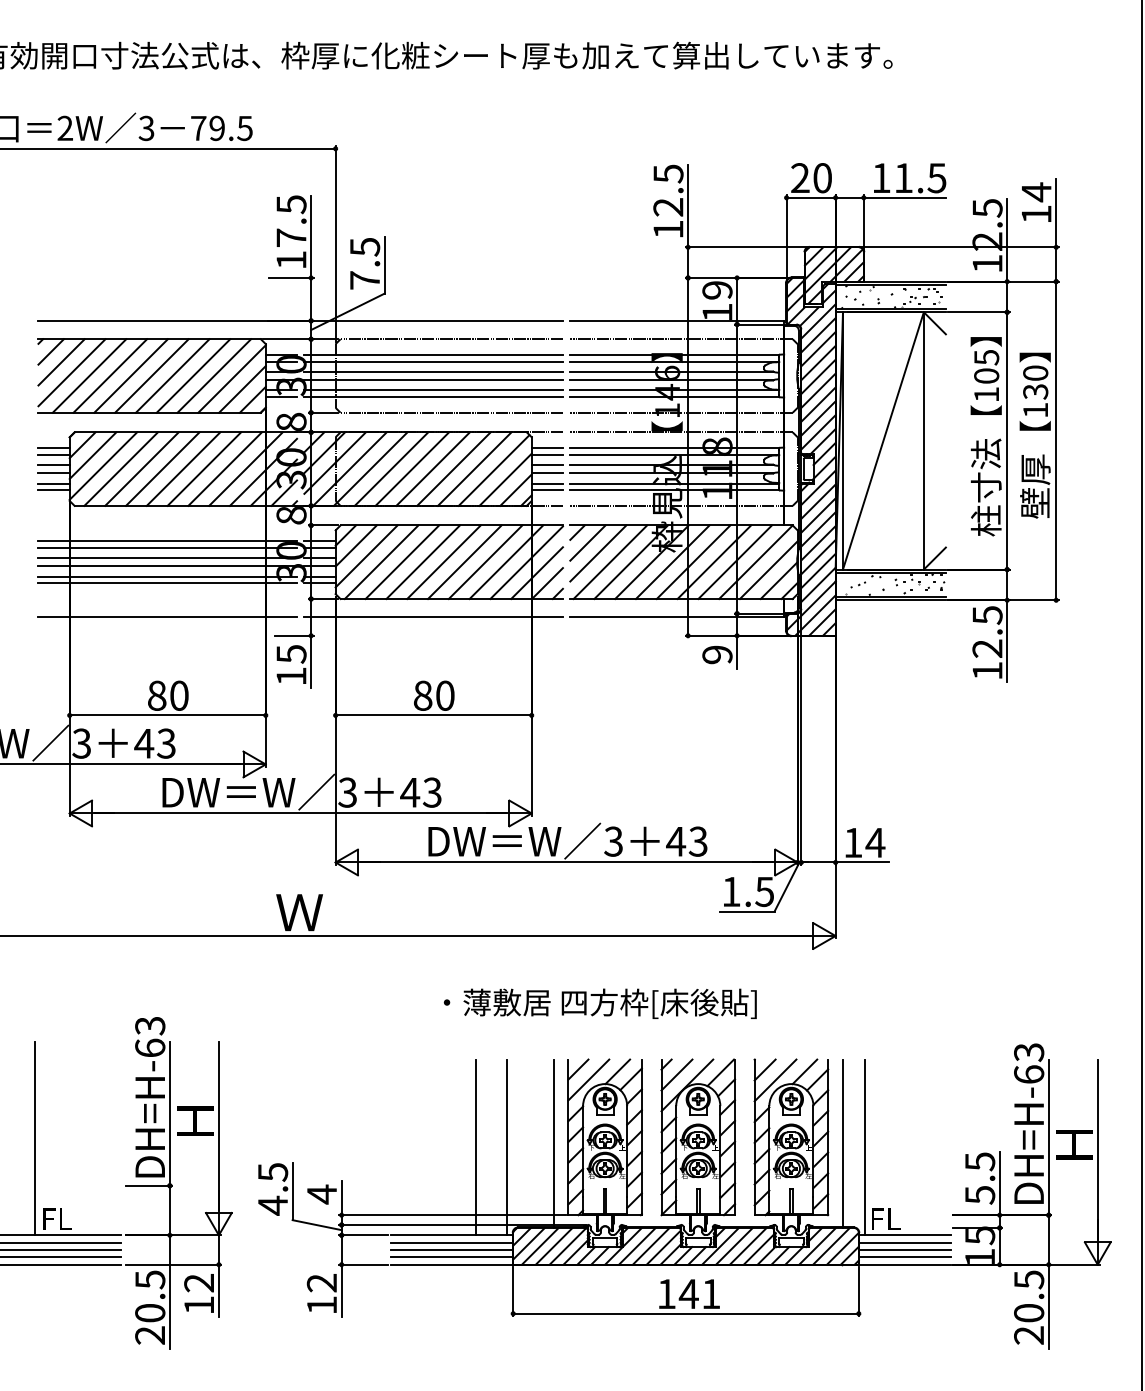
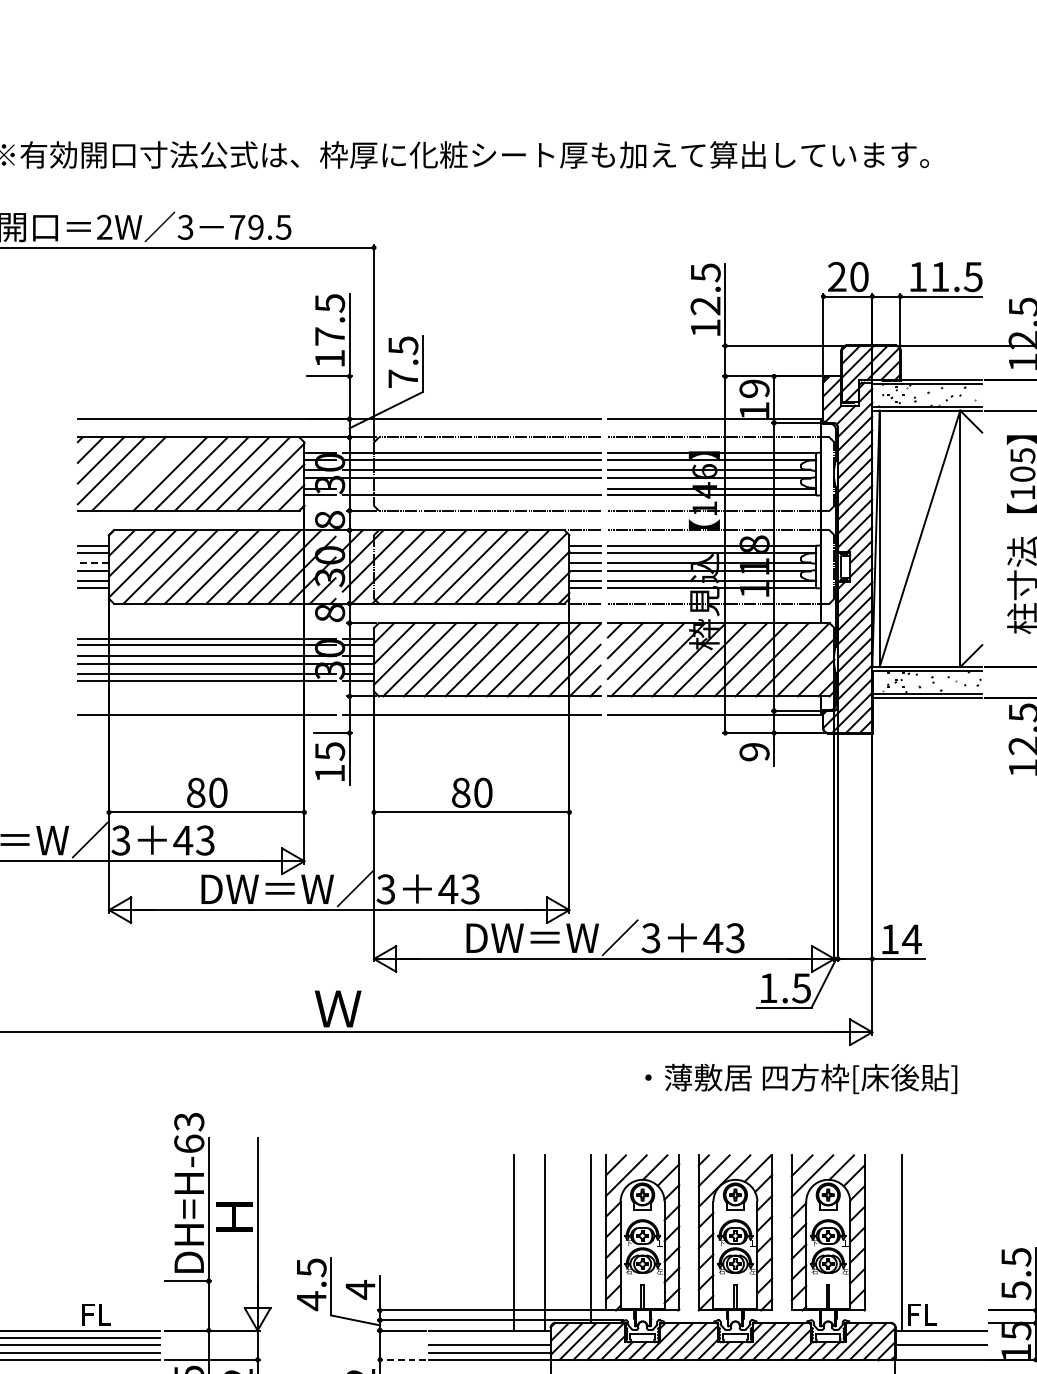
line: (110, 375) -> (149, 473), removed
line: (433, 390) -> (471, 488), removed
line: (54, 464) -> (93, 562), solid -> dashed
text: (599, 1003) -> (800, 1078), moved
line: (35, 1138) -> (74, 1234), removed
line: (842, 1143) -> (879, 1239), removed
line: (451, 1242) -> (489, 1337), removed
line: (904, 1242) -> (940, 1337), removed
line: (904, 1257) -> (940, 1352), removed
line: (363, 1264) -> (401, 1359), solid -> dashed

